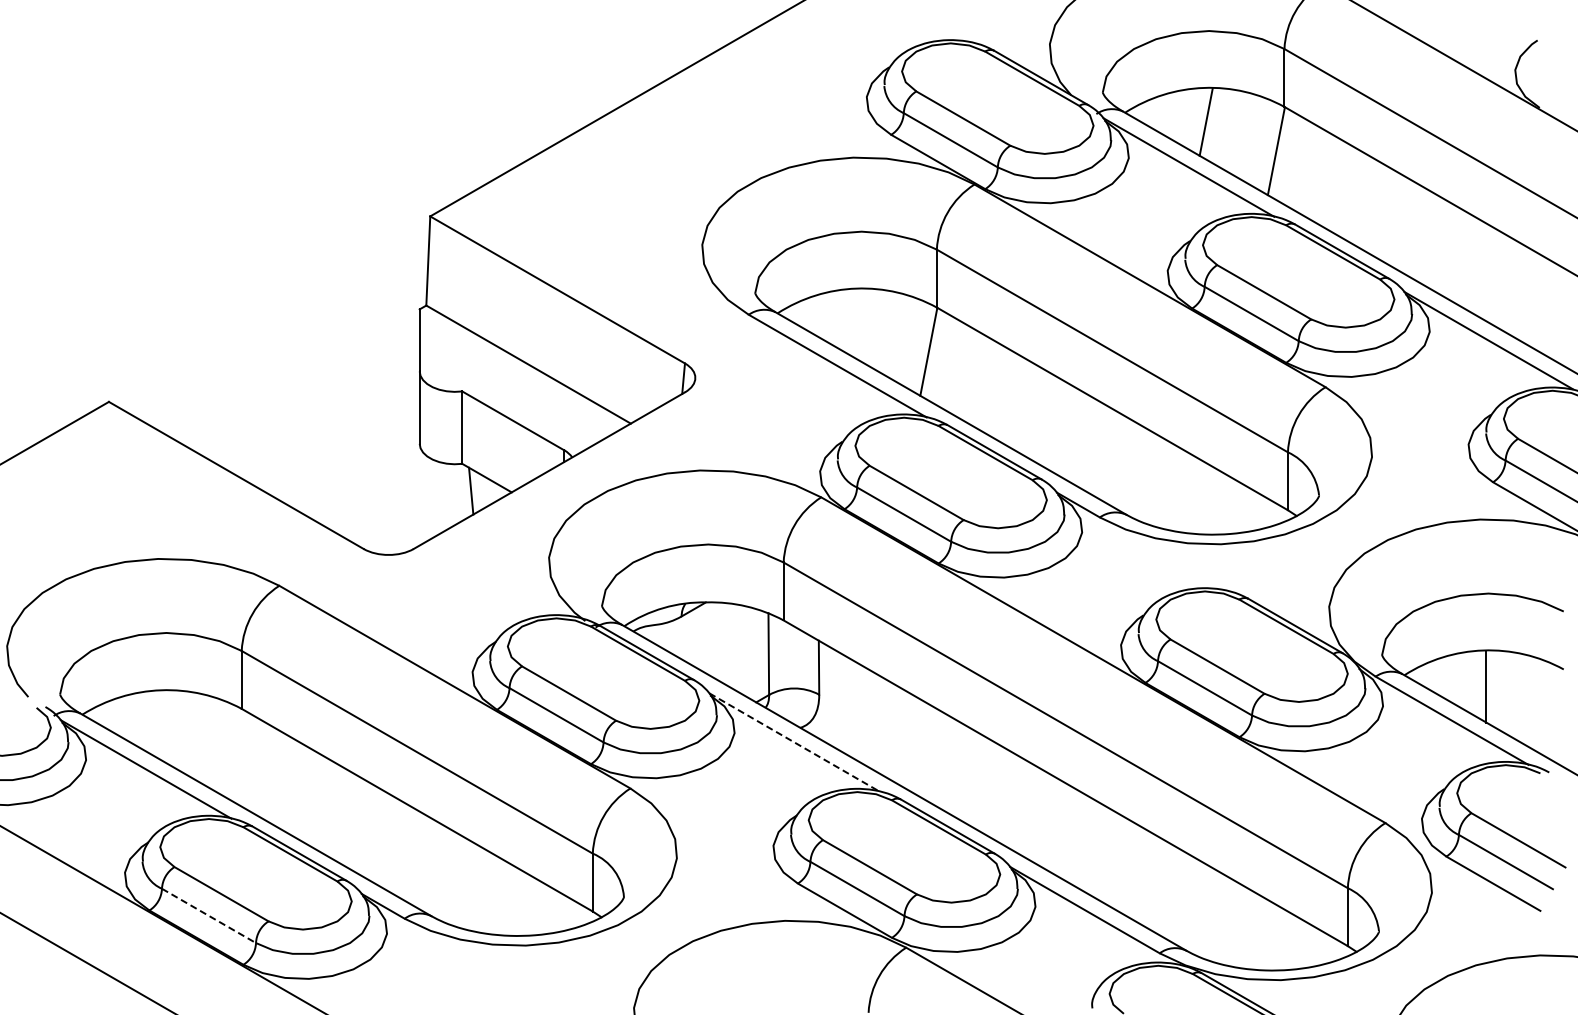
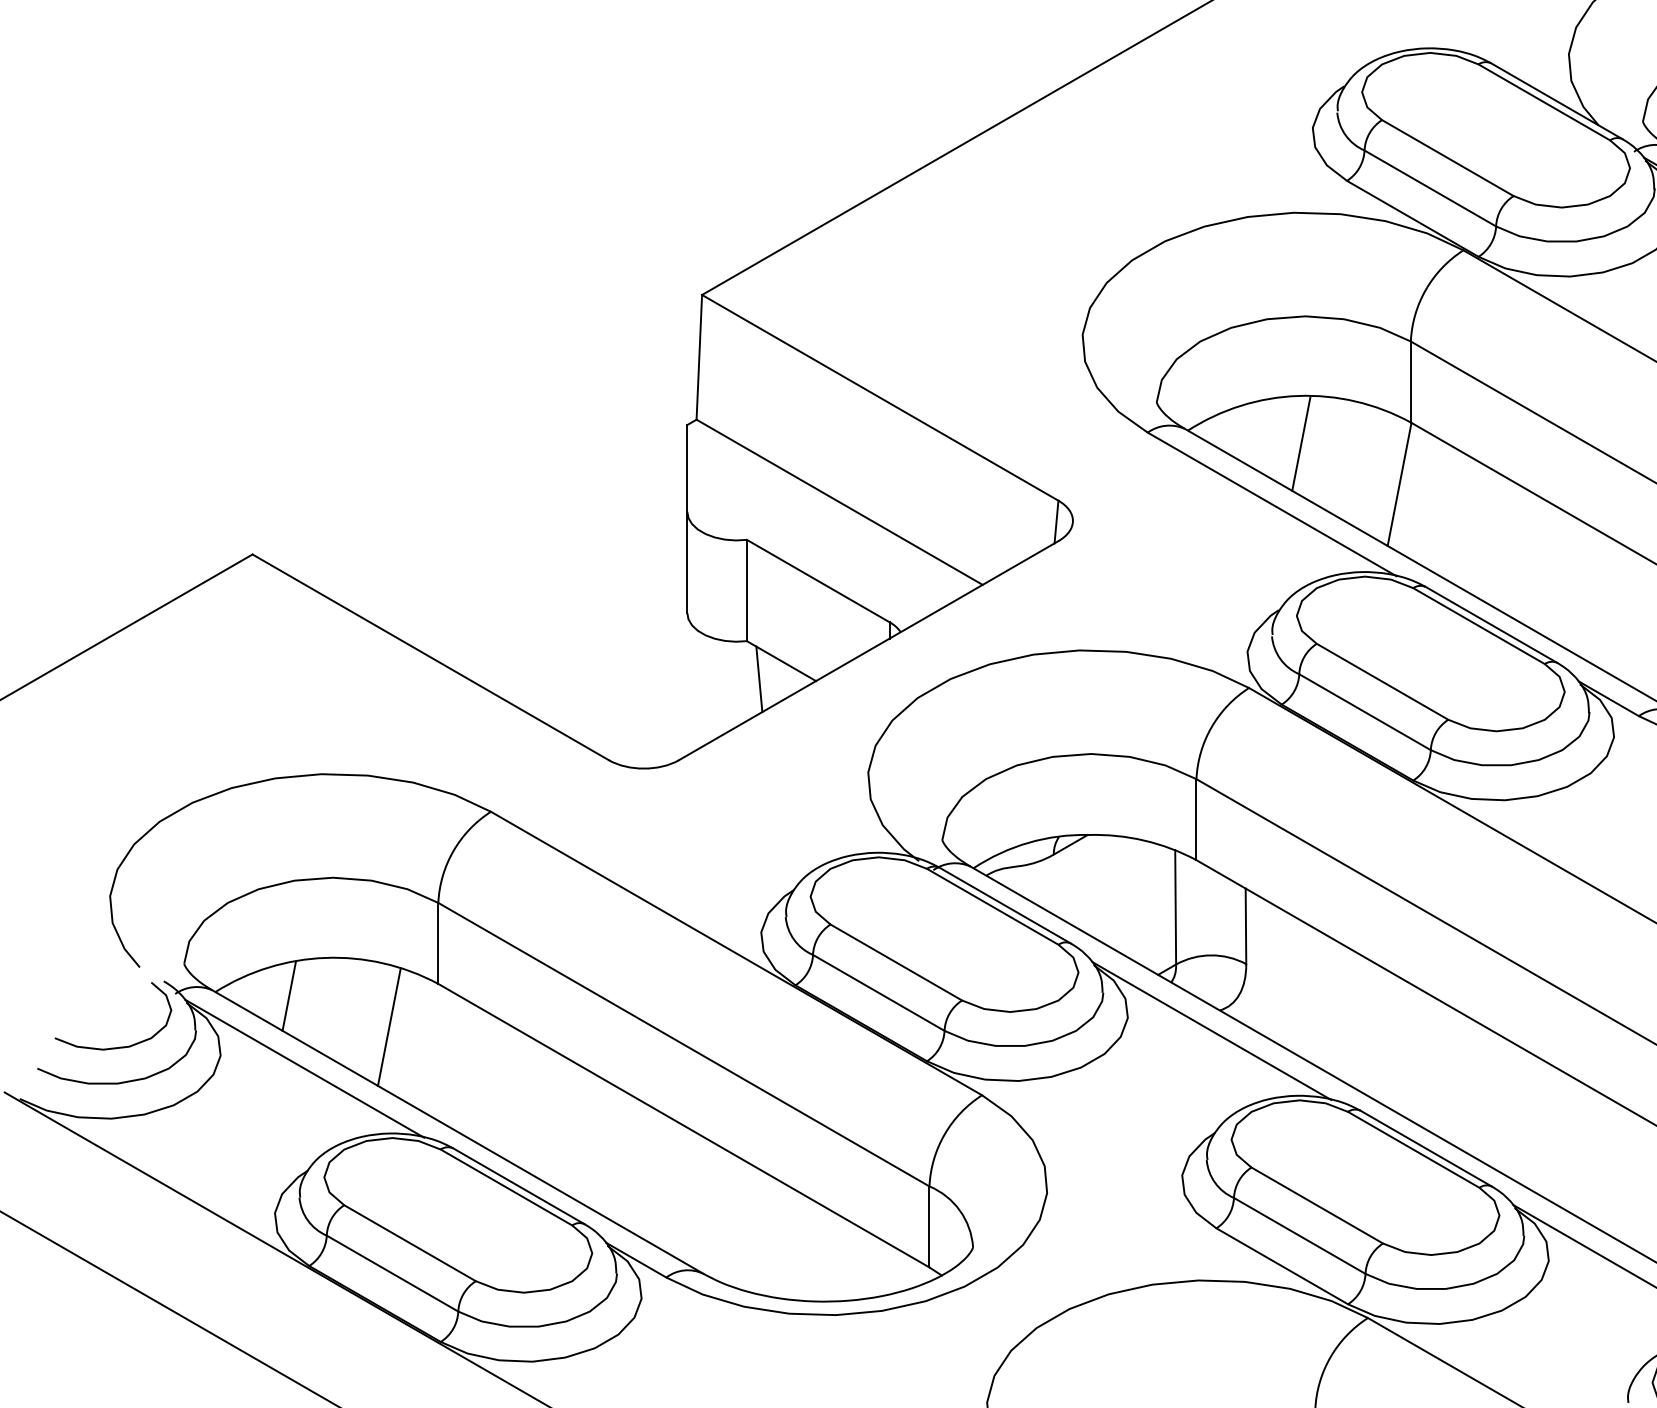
line: (858, 322) -> (1301, 443), added
line: (135, 717) -> (289, 995), added
line: (206, 739) -> (389, 1026), added
line: (794, 742) -> (1211, 1030), dashed -> solid
line: (209, 916) -> (393, 1274), dashed -> solid

